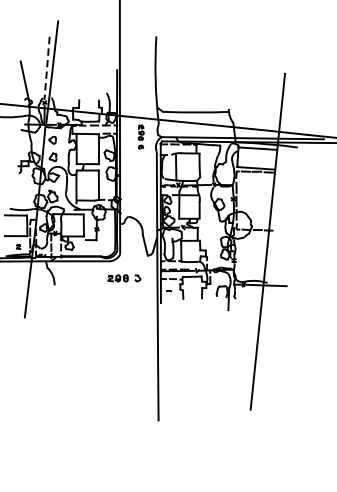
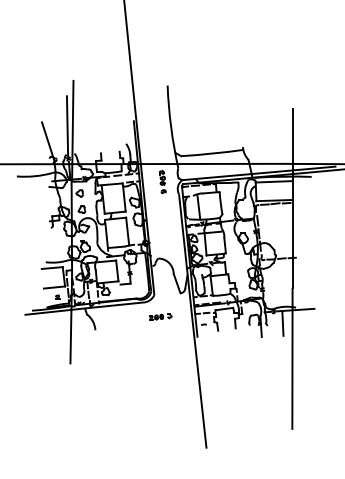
line: (47, 68) -> (67, 126), dashed -> solid
part: (124, 277) -> (160, 316), size x0.71
line: (251, 297) -> (282, 322), added

